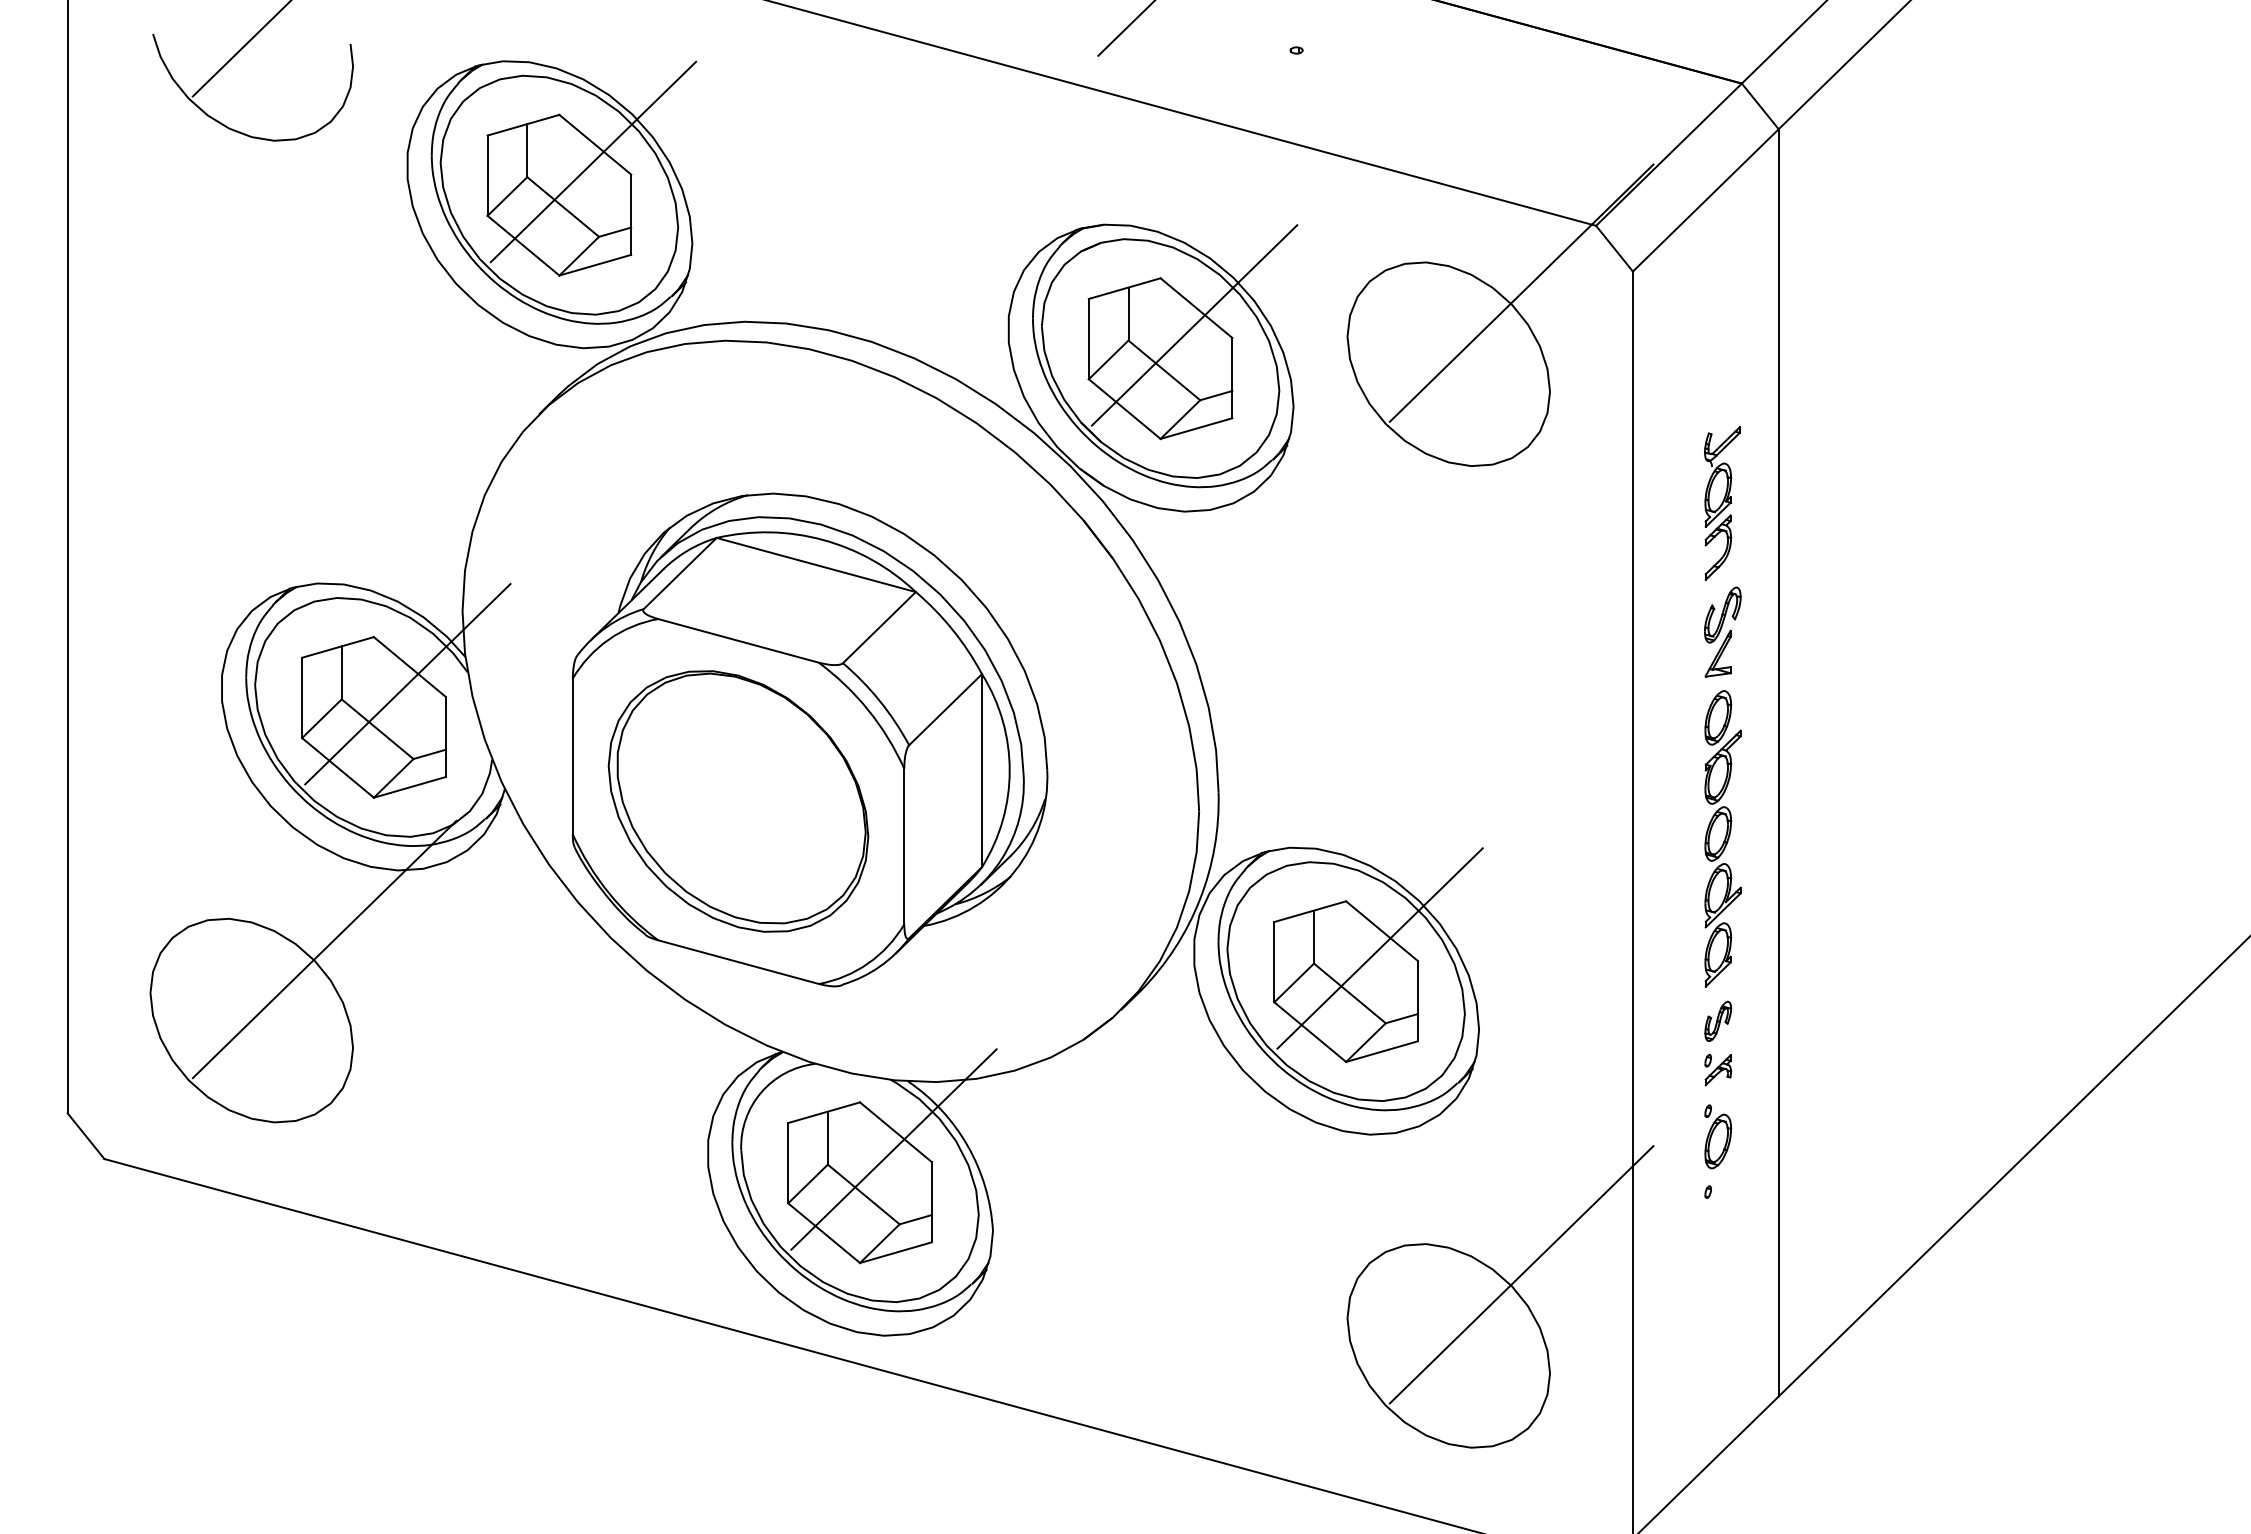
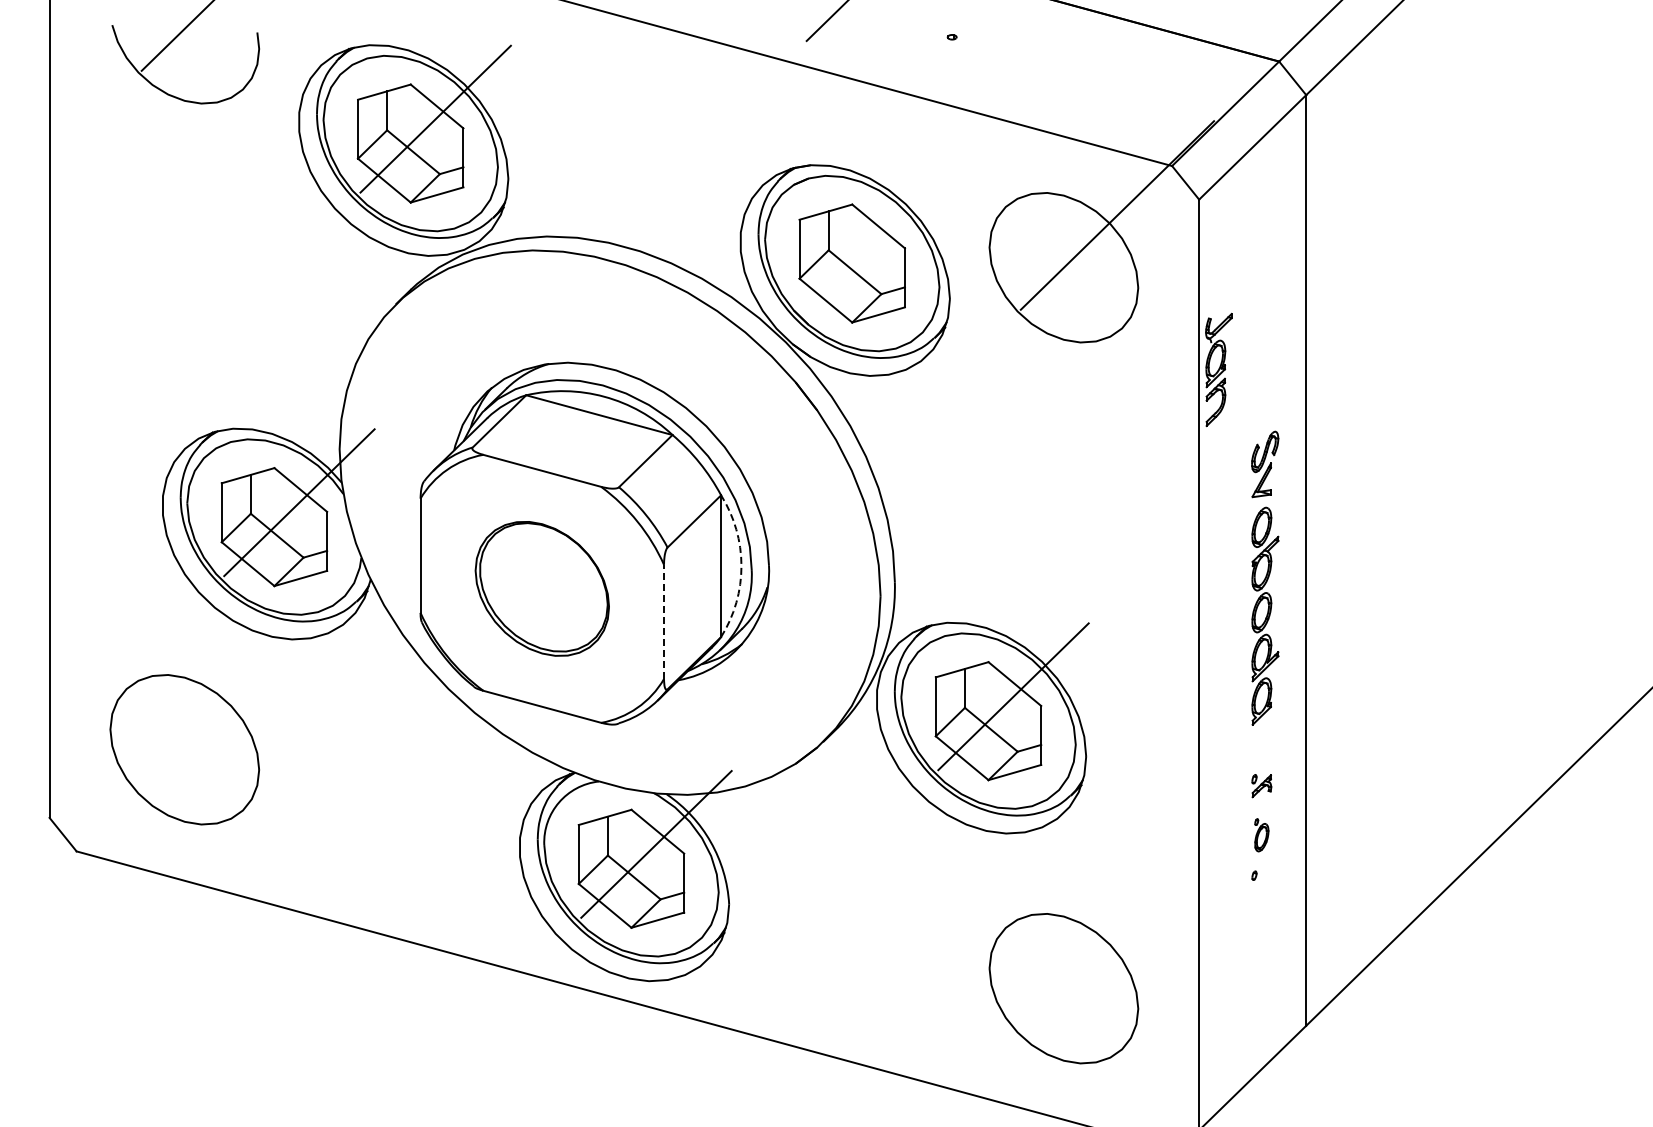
line: (1194, 325) -> (877, 239), removed
part: (1721, 502) -> (1218, 369), moved
arc: (1009, 771) -> (741, 566), solid -> dashed
part: (738, 801) -> (542, 588), size x0.7
line: (904, 845) -> (664, 621), solid -> dashed
line: (324, 949) -> (238, 697), removed
part: (1717, 1021) -> (1261, 750), removed
part: (1717, 1137) -> (1261, 835), size x0.7
line: (1521, 1274) -> (1117, 936), removed

